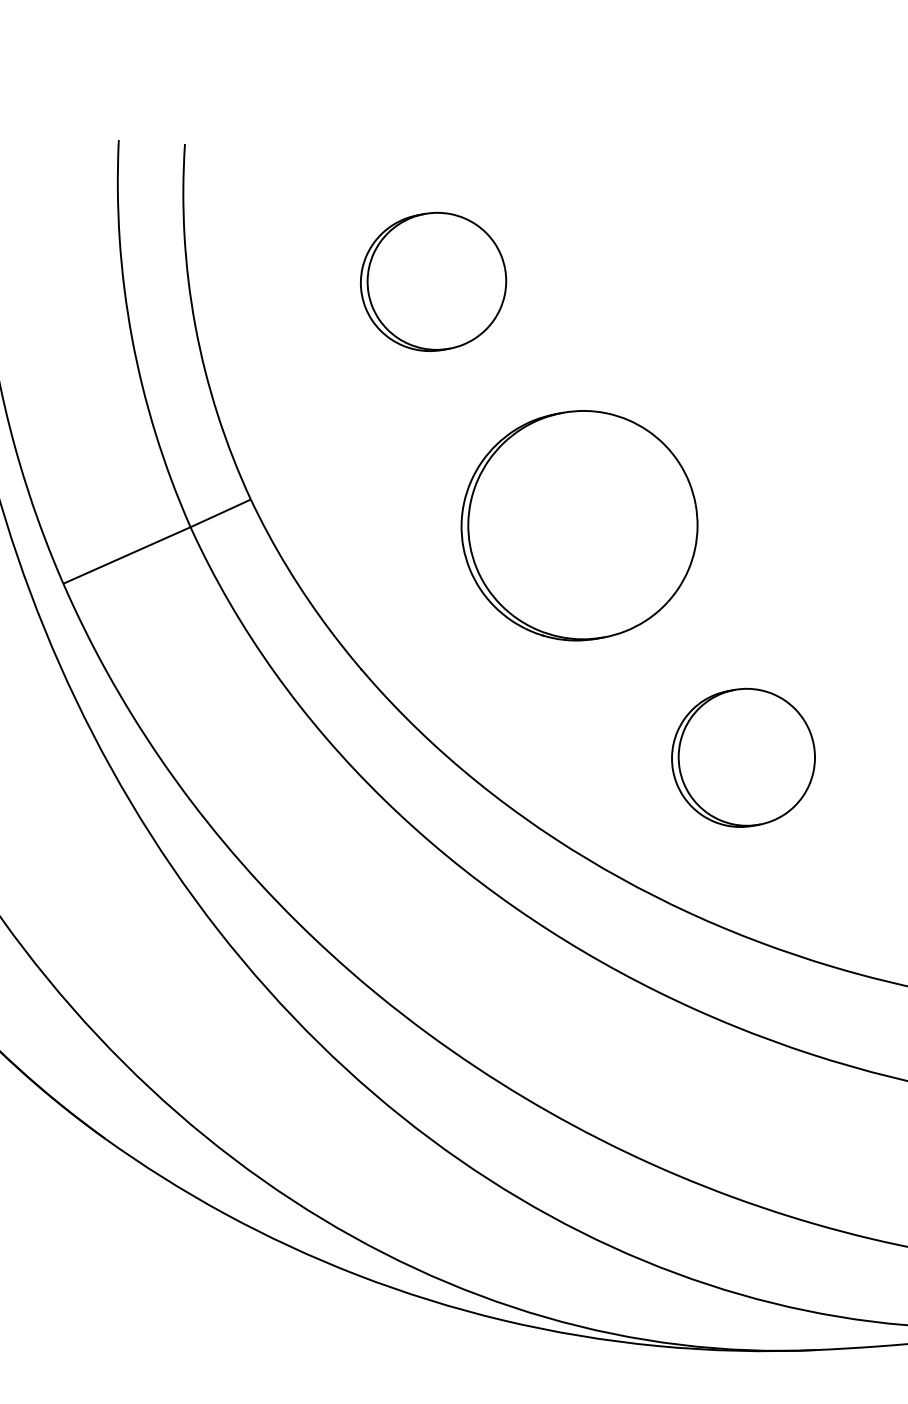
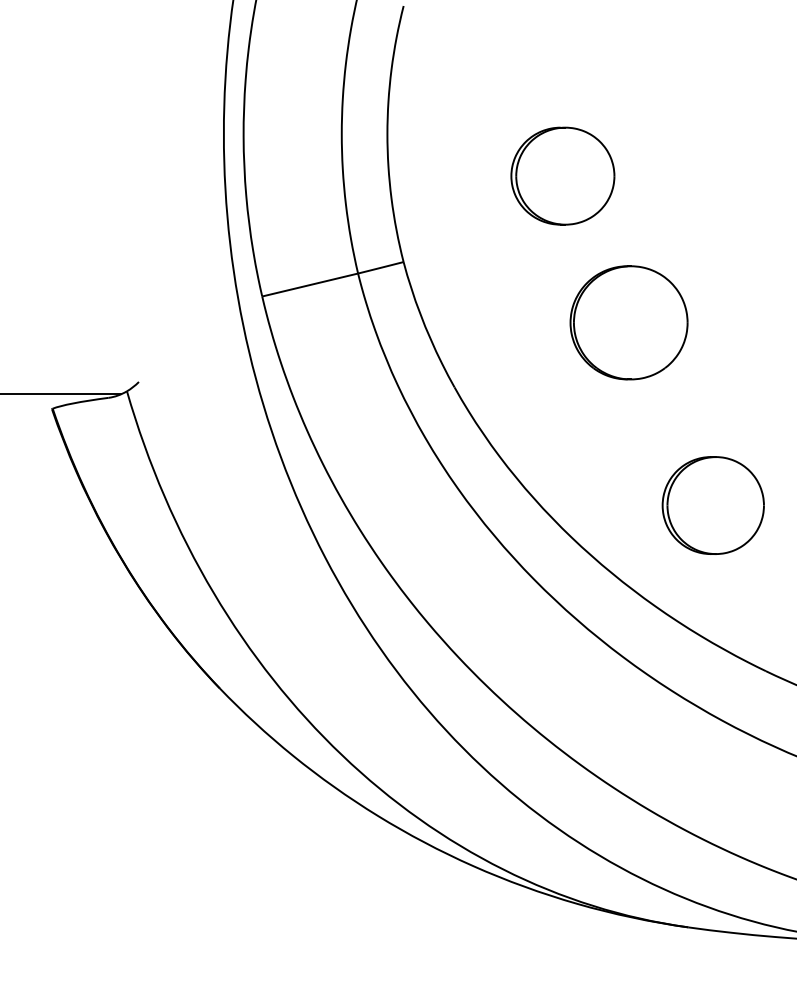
part: (432, 281) -> (562, 175), moved
part: (578, 525) -> (628, 322), size x0.7

